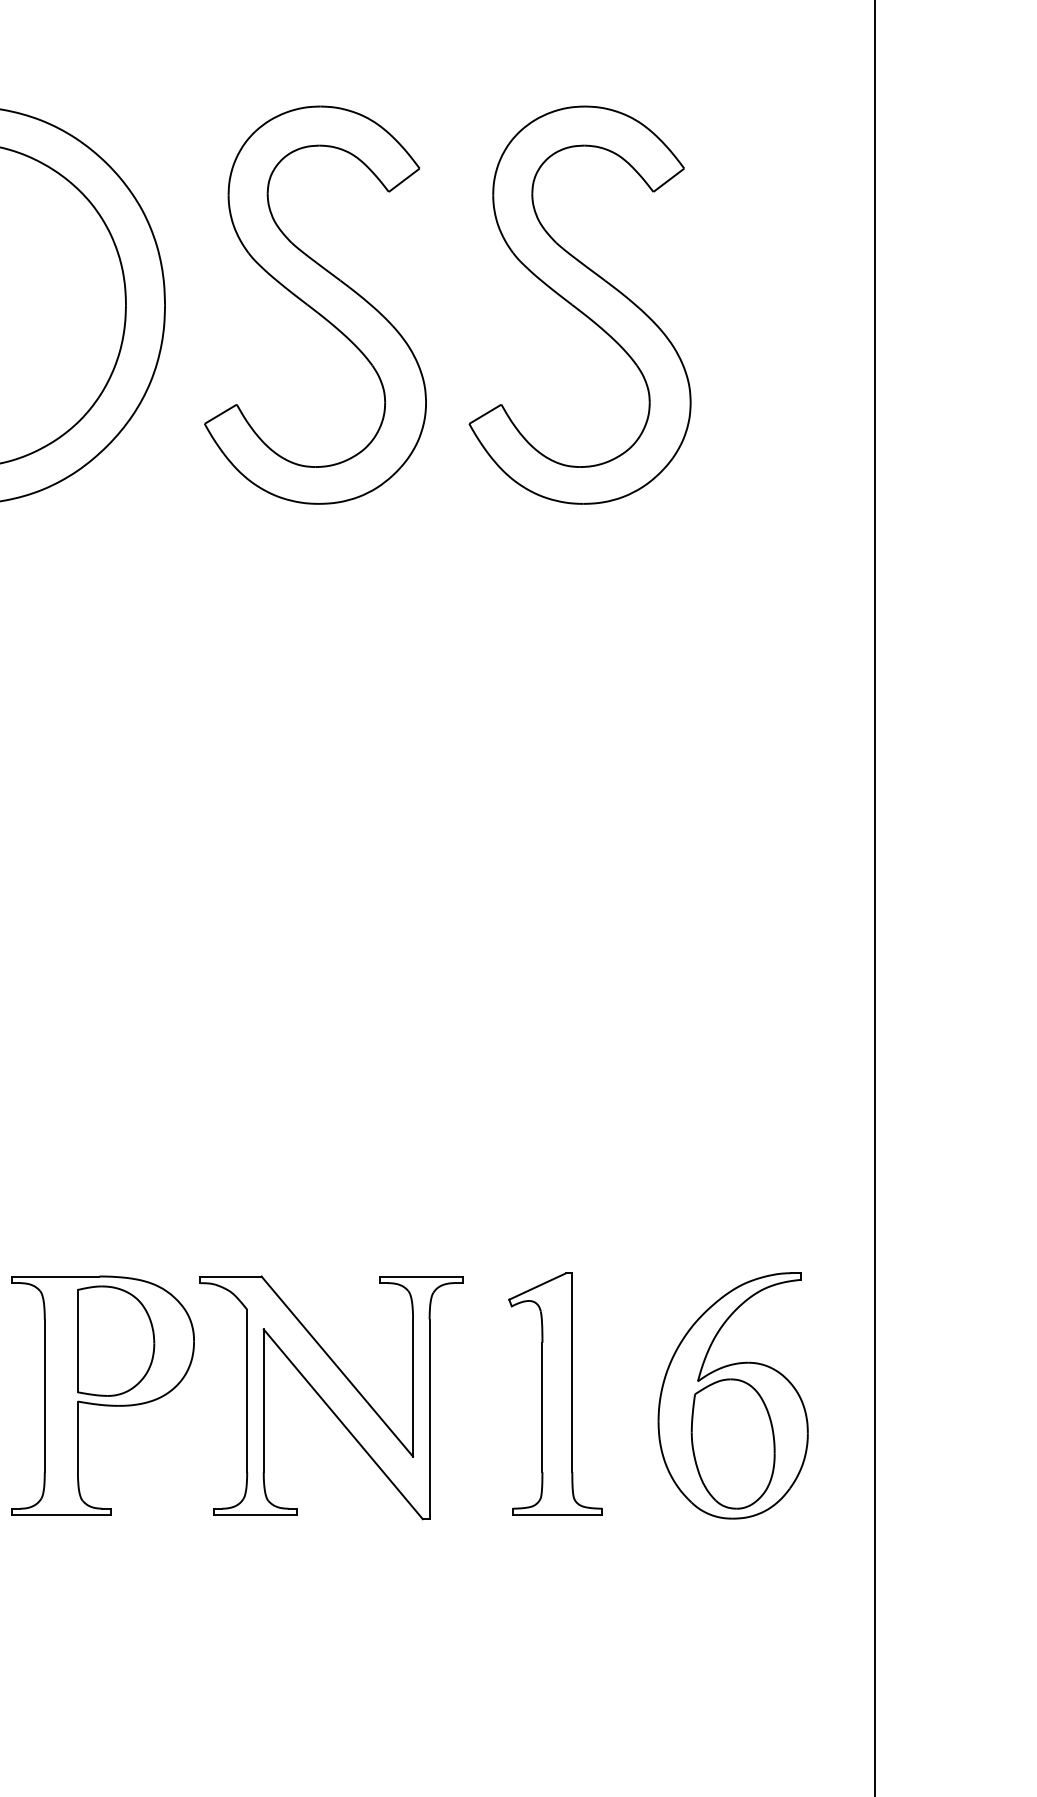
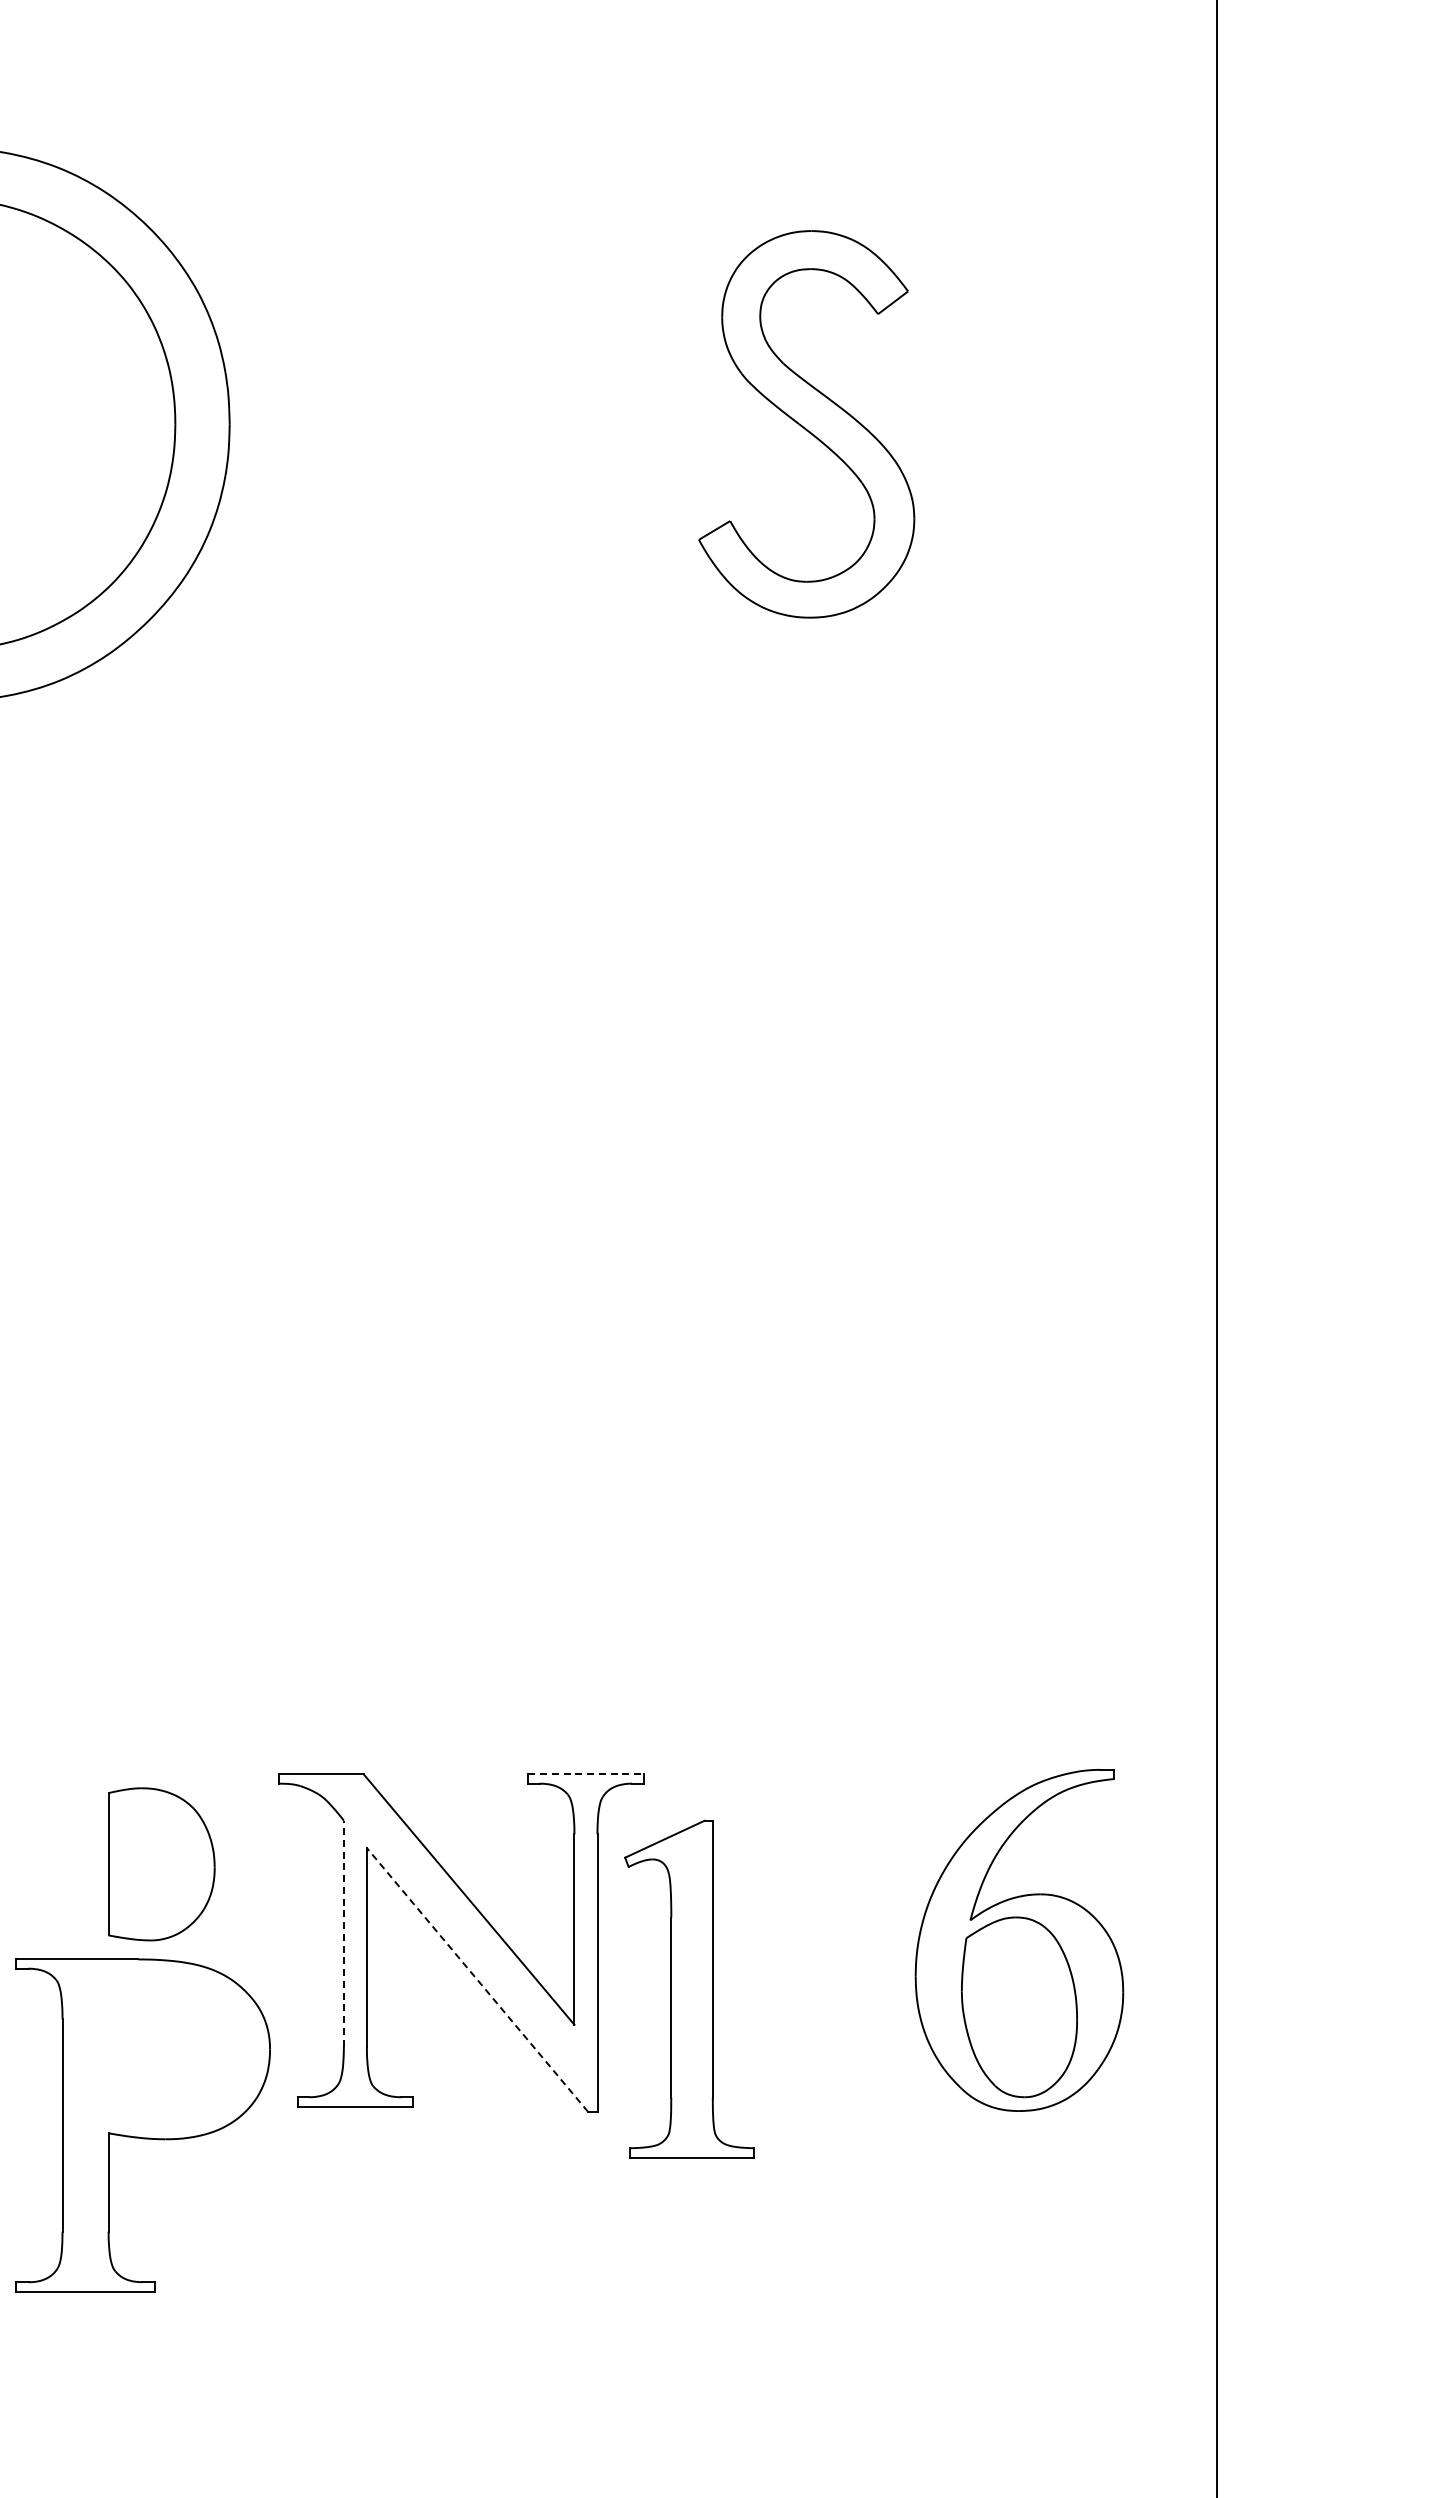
part: (315, 305) -> (438, 424), removed
part: (580, 305) -> (806, 424), size x0.7
line: (421, 1276) -> (585, 1774), solid -> dashed
line: (246, 1390) -> (343, 1933), solid -> dashed
part: (555, 1393) -> (689, 1988), moved
part: (102, 1395) -> (142, 2125), moved
line: (343, 1424) -> (477, 1979), solid -> dashed

